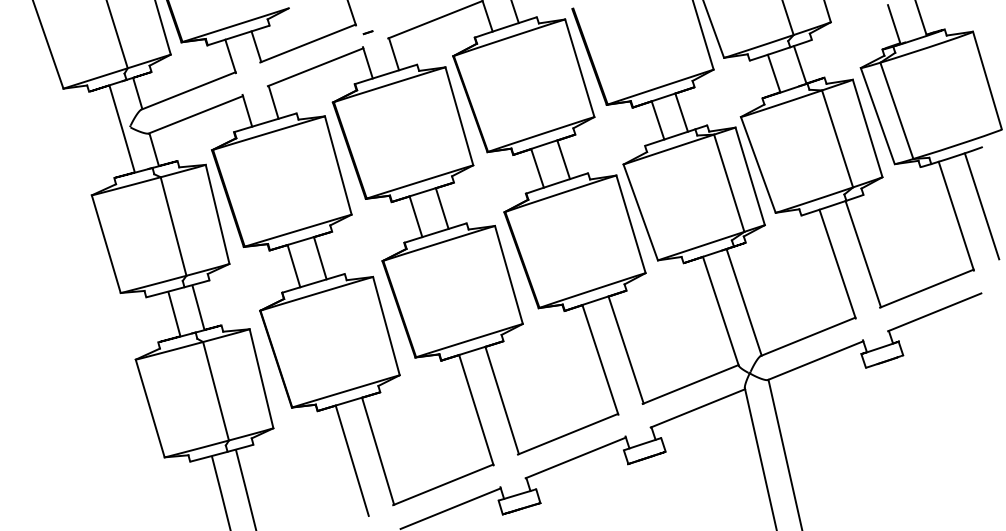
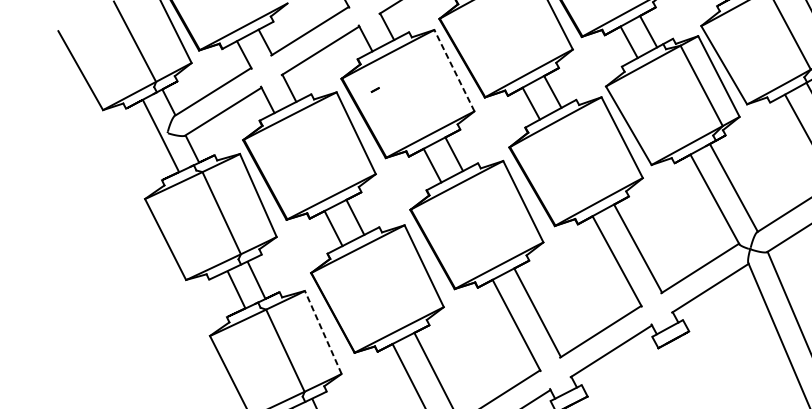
part: (367, 32) -> (374, 89), moved
line: (459, 116) -> (454, 70), solid -> dashed
line: (261, 378) -> (323, 332), solid -> dashed

